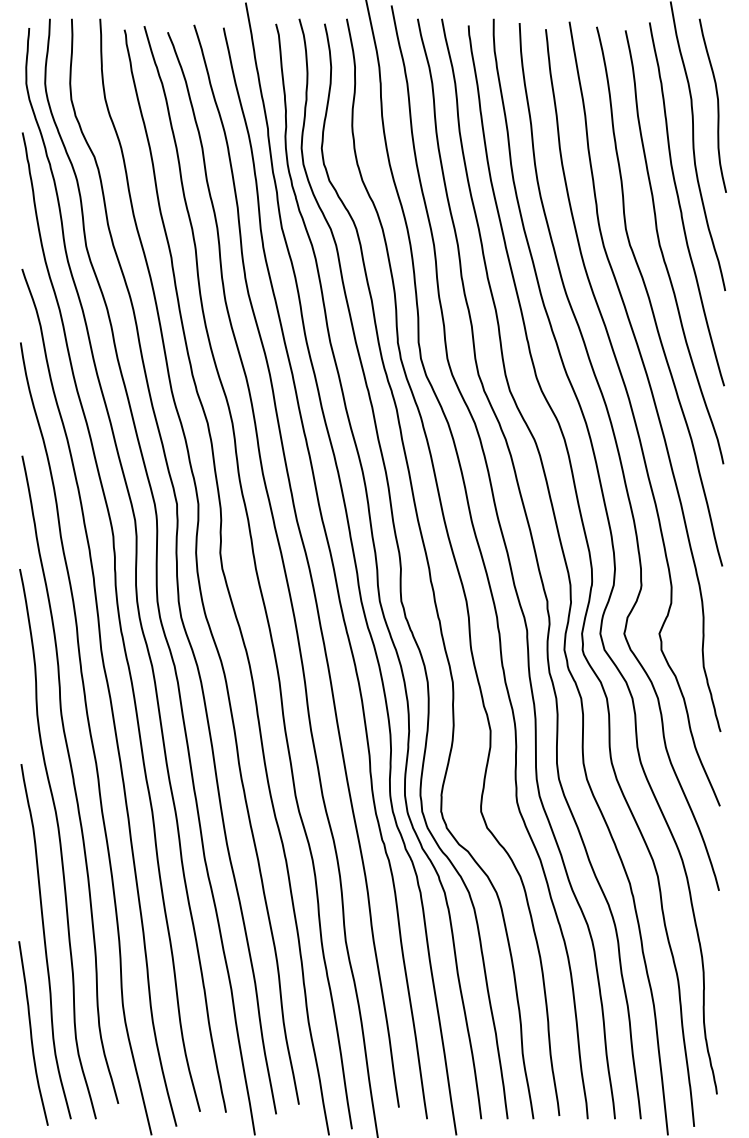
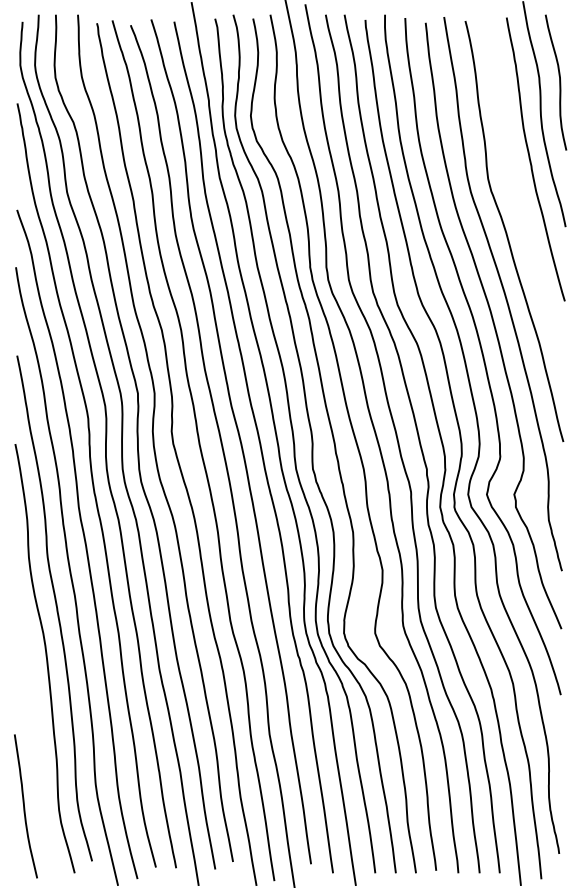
curve: (663, 251) -> (517, 196), removed
curve: (45, 941) -> (35, 734), removed

